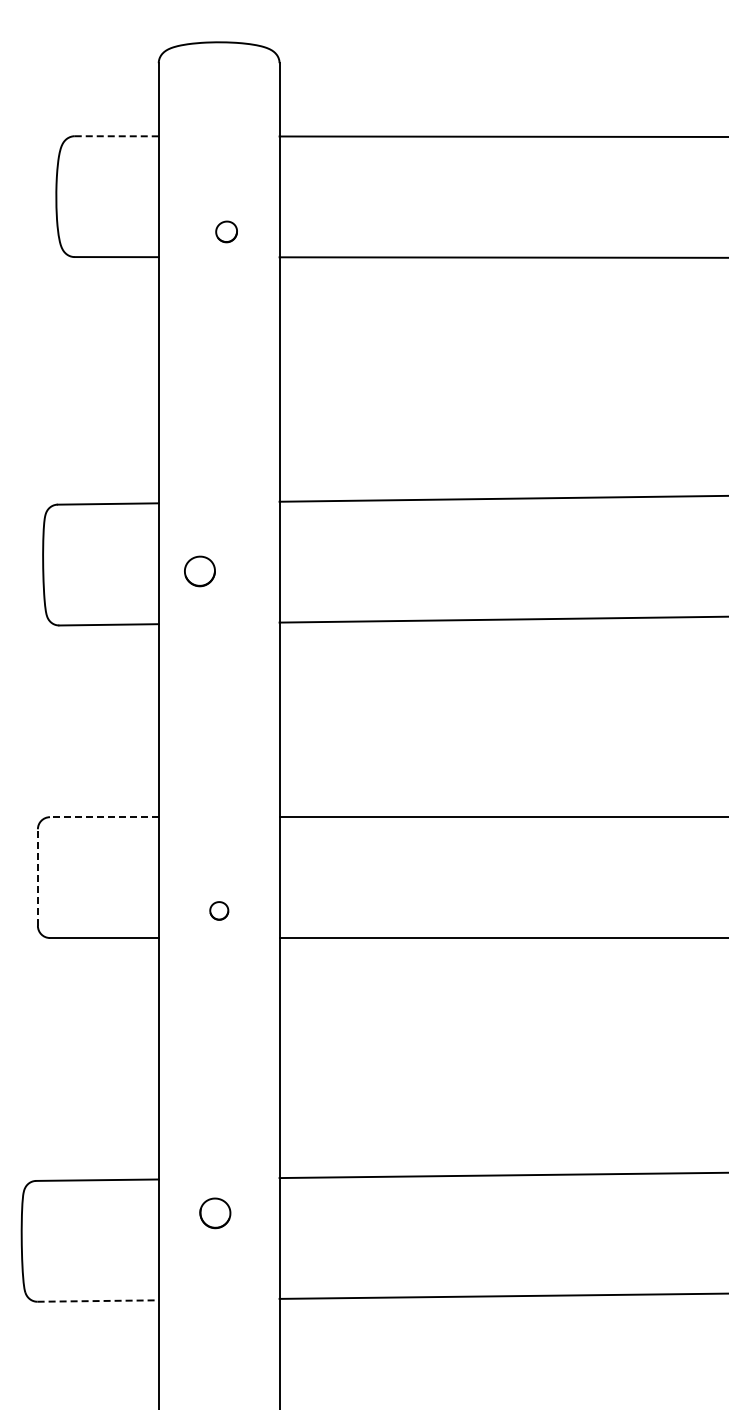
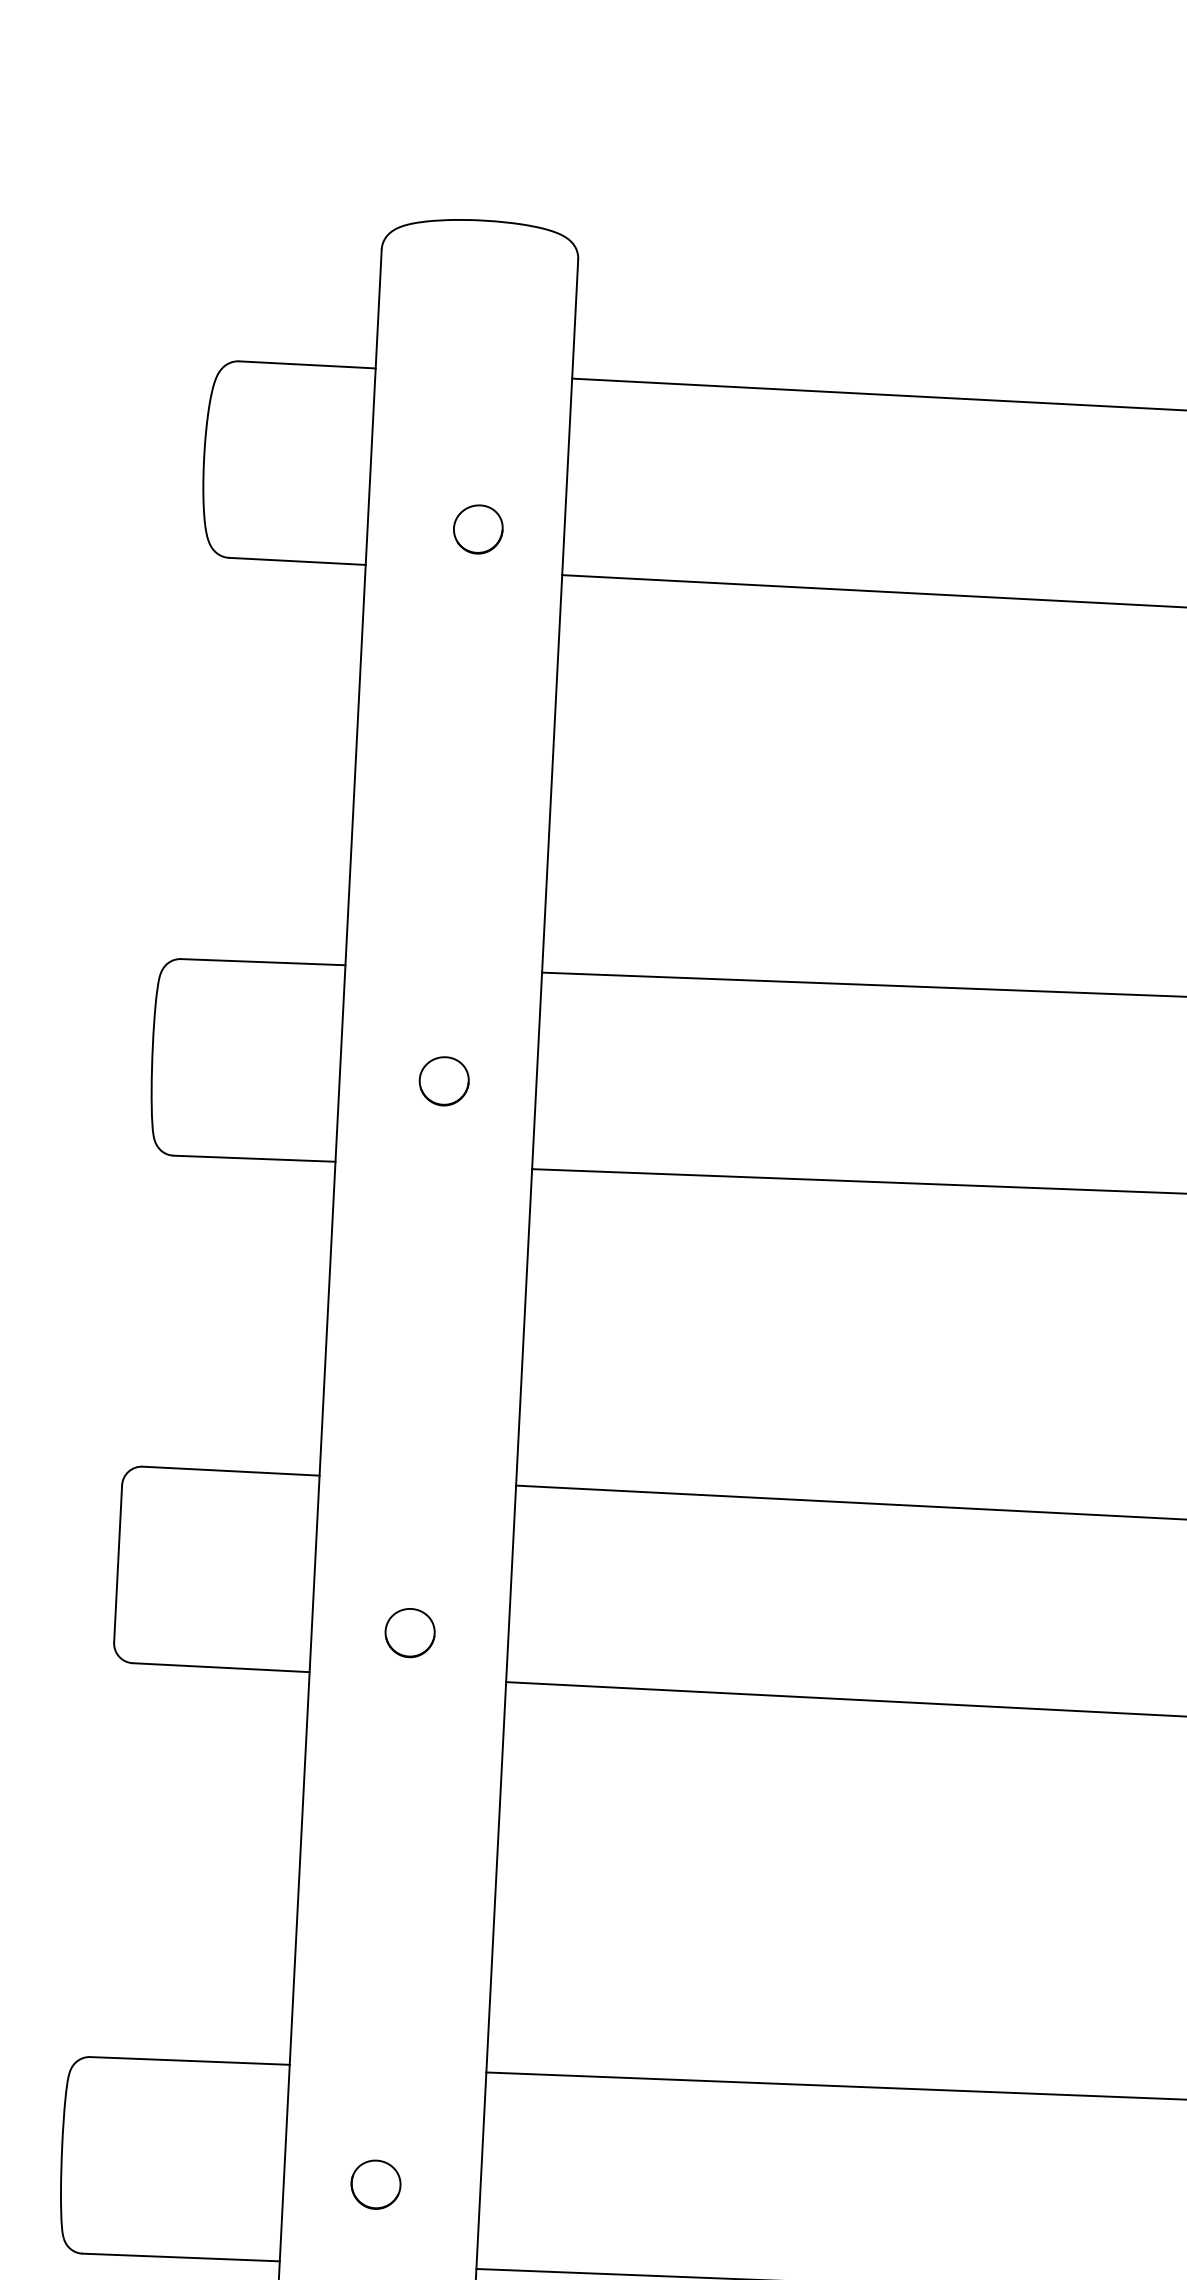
line: (116, 136) -> (306, 365), dashed -> solid
part: (226, 231) -> (478, 528), size x1.43
part: (199, 571) -> (443, 1081), moved
line: (103, 817) -> (229, 1471), dashed -> solid
line: (37, 877) -> (117, 1563), dashed -> solid
part: (219, 910) -> (410, 1632), size x1.67
part: (215, 1213) -> (376, 2184), moved
line: (98, 1301) -> (181, 2258), dashed -> solid

